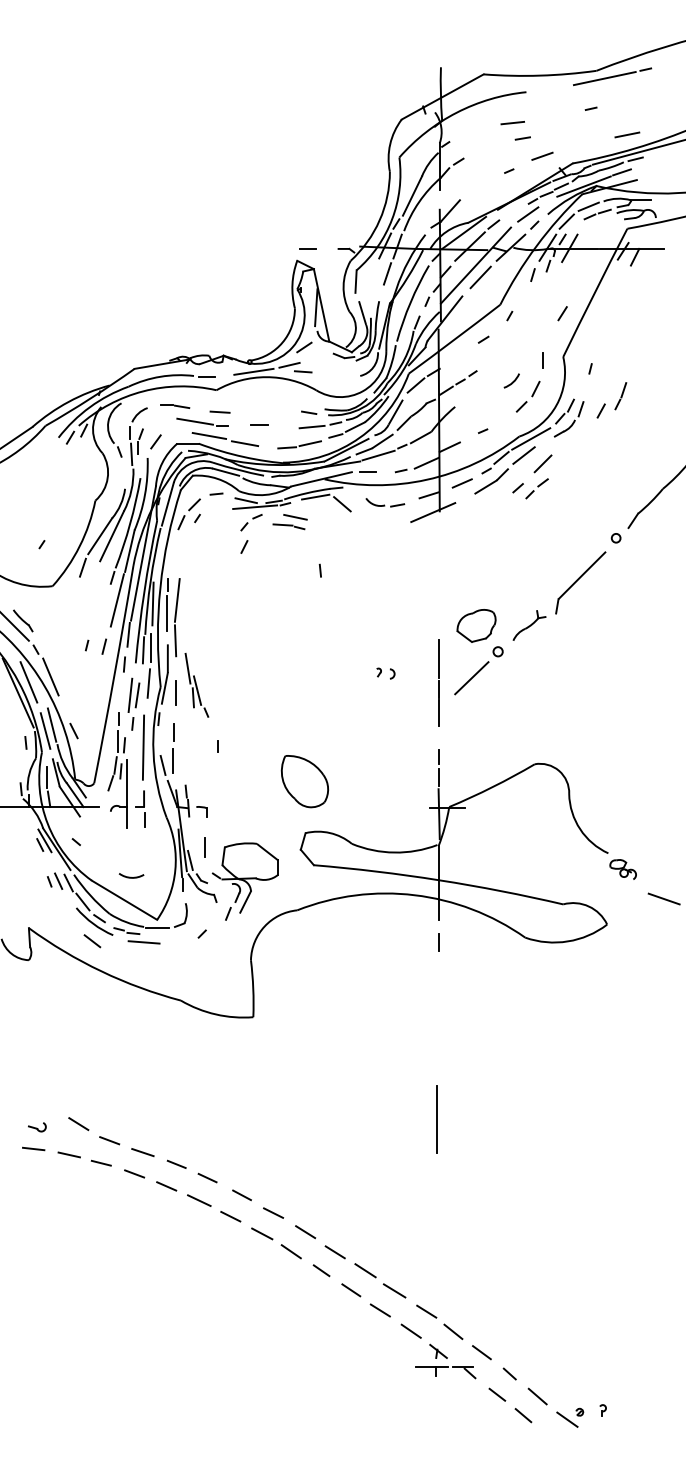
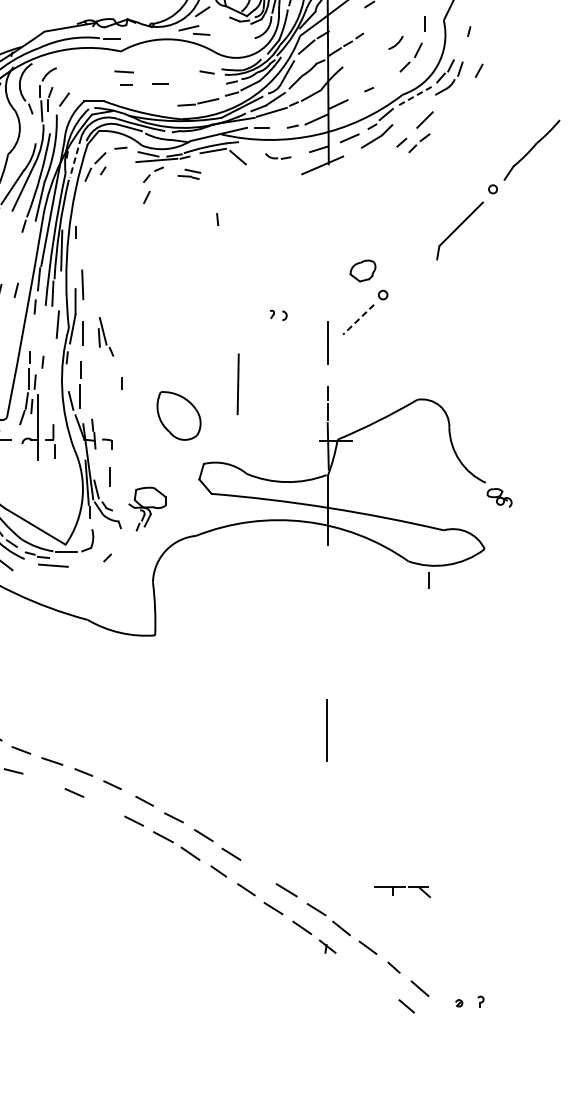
line: (253, 371) -> (155, 34), removed
line: (620, 396) -> (497, 57), removed
part: (175, 406) -> (82, 66), removed
line: (194, 421) -> (100, 80), removed
line: (311, 426) -> (209, 85), removed
line: (209, 435) -> (114, 93), removed
line: (531, 438) -> (414, 96), solid -> dashed
line: (244, 443) -> (146, 101), removed
line: (523, 455) -> (406, 112), removed
part: (385, 502) -> (278, 156), size x0.7
line: (167, 504) -> (75, 157), solid -> dashed
part: (289, 522) -> (188, 174), size x0.7
line: (116, 600) -> (27, 247), removed
line: (176, 600) -> (83, 247), removed
line: (166, 613) -> (74, 259), removed
part: (476, 625) -> (363, 270), size x0.7
part: (529, 625) -> (412, 270), removed
line: (151, 647) -> (60, 291), removed
line: (438, 658) -> (327, 301), removed
line: (187, 668) -> (93, 310), removed
line: (471, 678) -> (358, 319), solid -> dashed
line: (130, 695) -> (40, 335), removed
line: (137, 695) -> (47, 335), removed
line: (143, 747) -> (238, 384), moved
part: (304, 781) -> (178, 415), moved
arc: (130, 876) -> (40, 504), removed
part: (244, 881) -> (146, 509), size x0.6
line: (663, 898) -> (537, 524), removed
line: (438, 942) -> (429, 580), moved
line: (134, 1173) -> (44, 780), removed
line: (199, 1200) -> (105, 806), removed
line: (365, 1270) -> (259, 871), removed
part: (445, 1372) -> (402, 891), moved
line: (497, 1394) -> (382, 986), removed
line: (567, 1419) -> (447, 1010), removed

